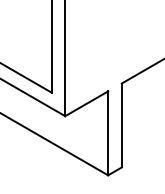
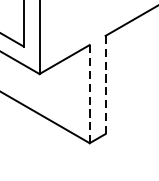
line: (121, 125) -> (105, 84), solid -> dashed
line: (108, 133) -> (90, 94), solid -> dashed

